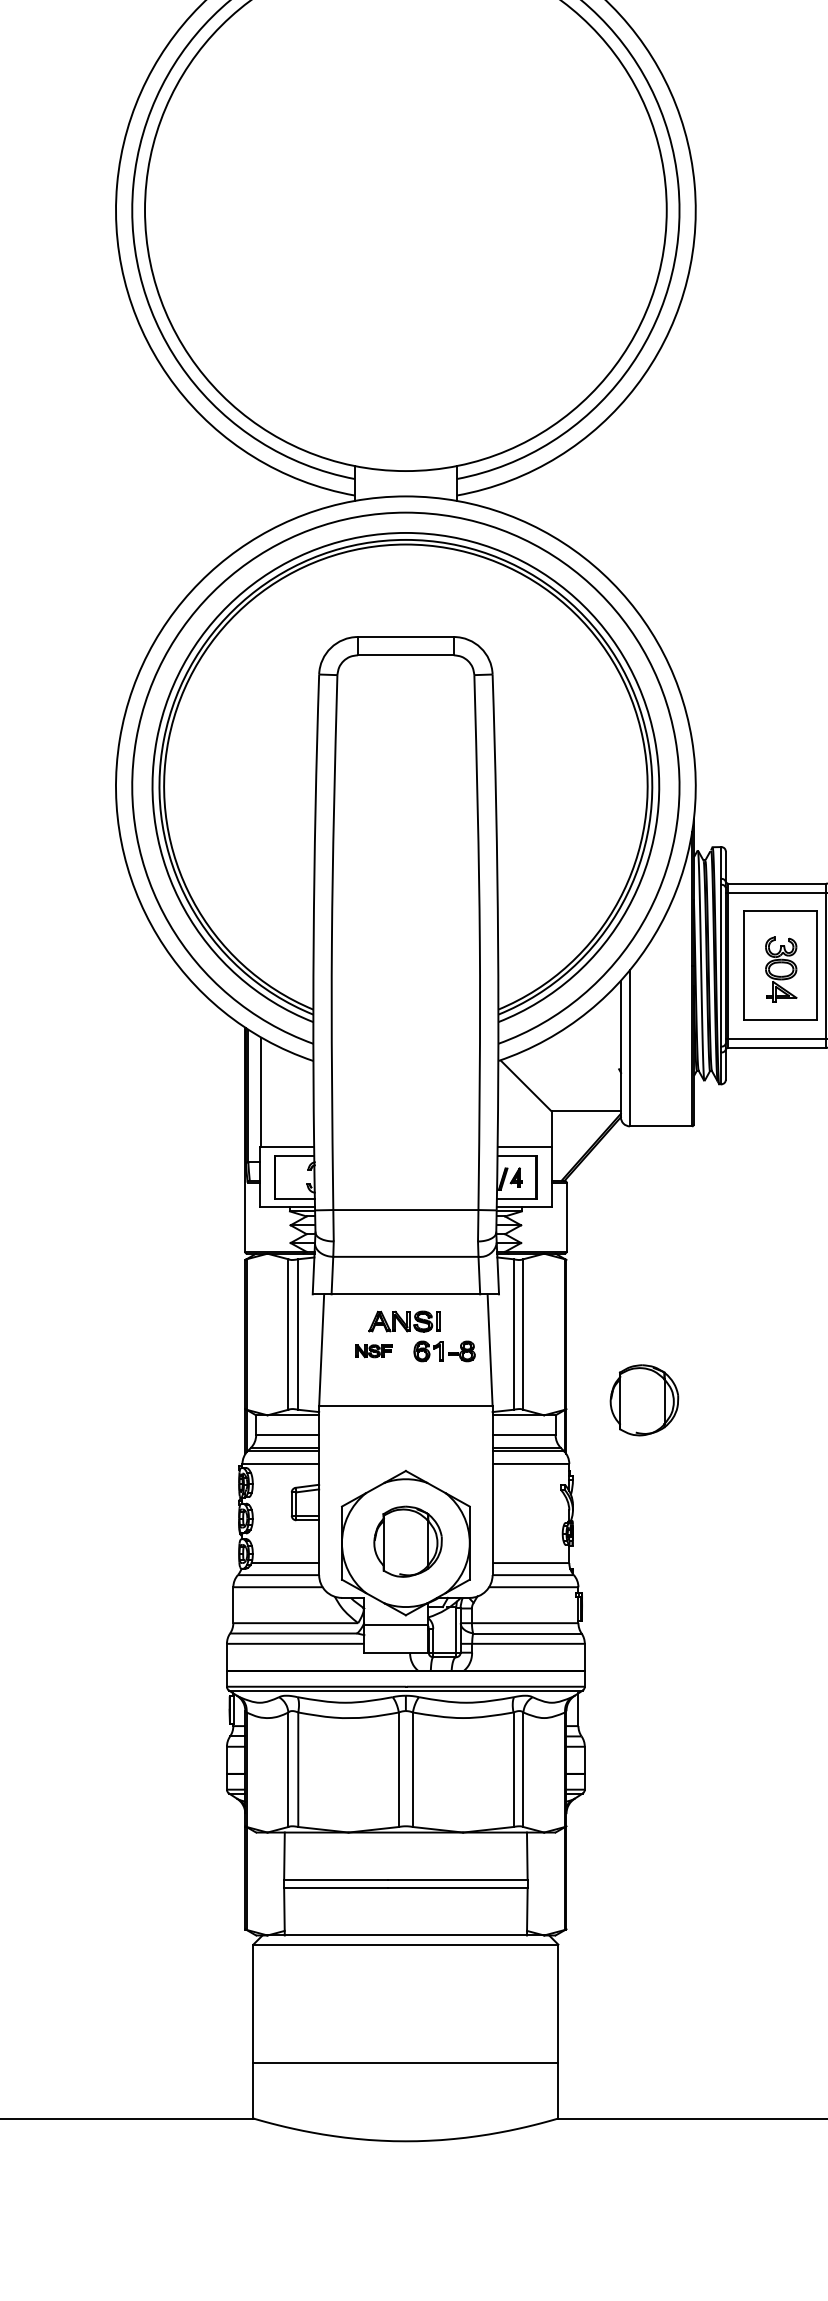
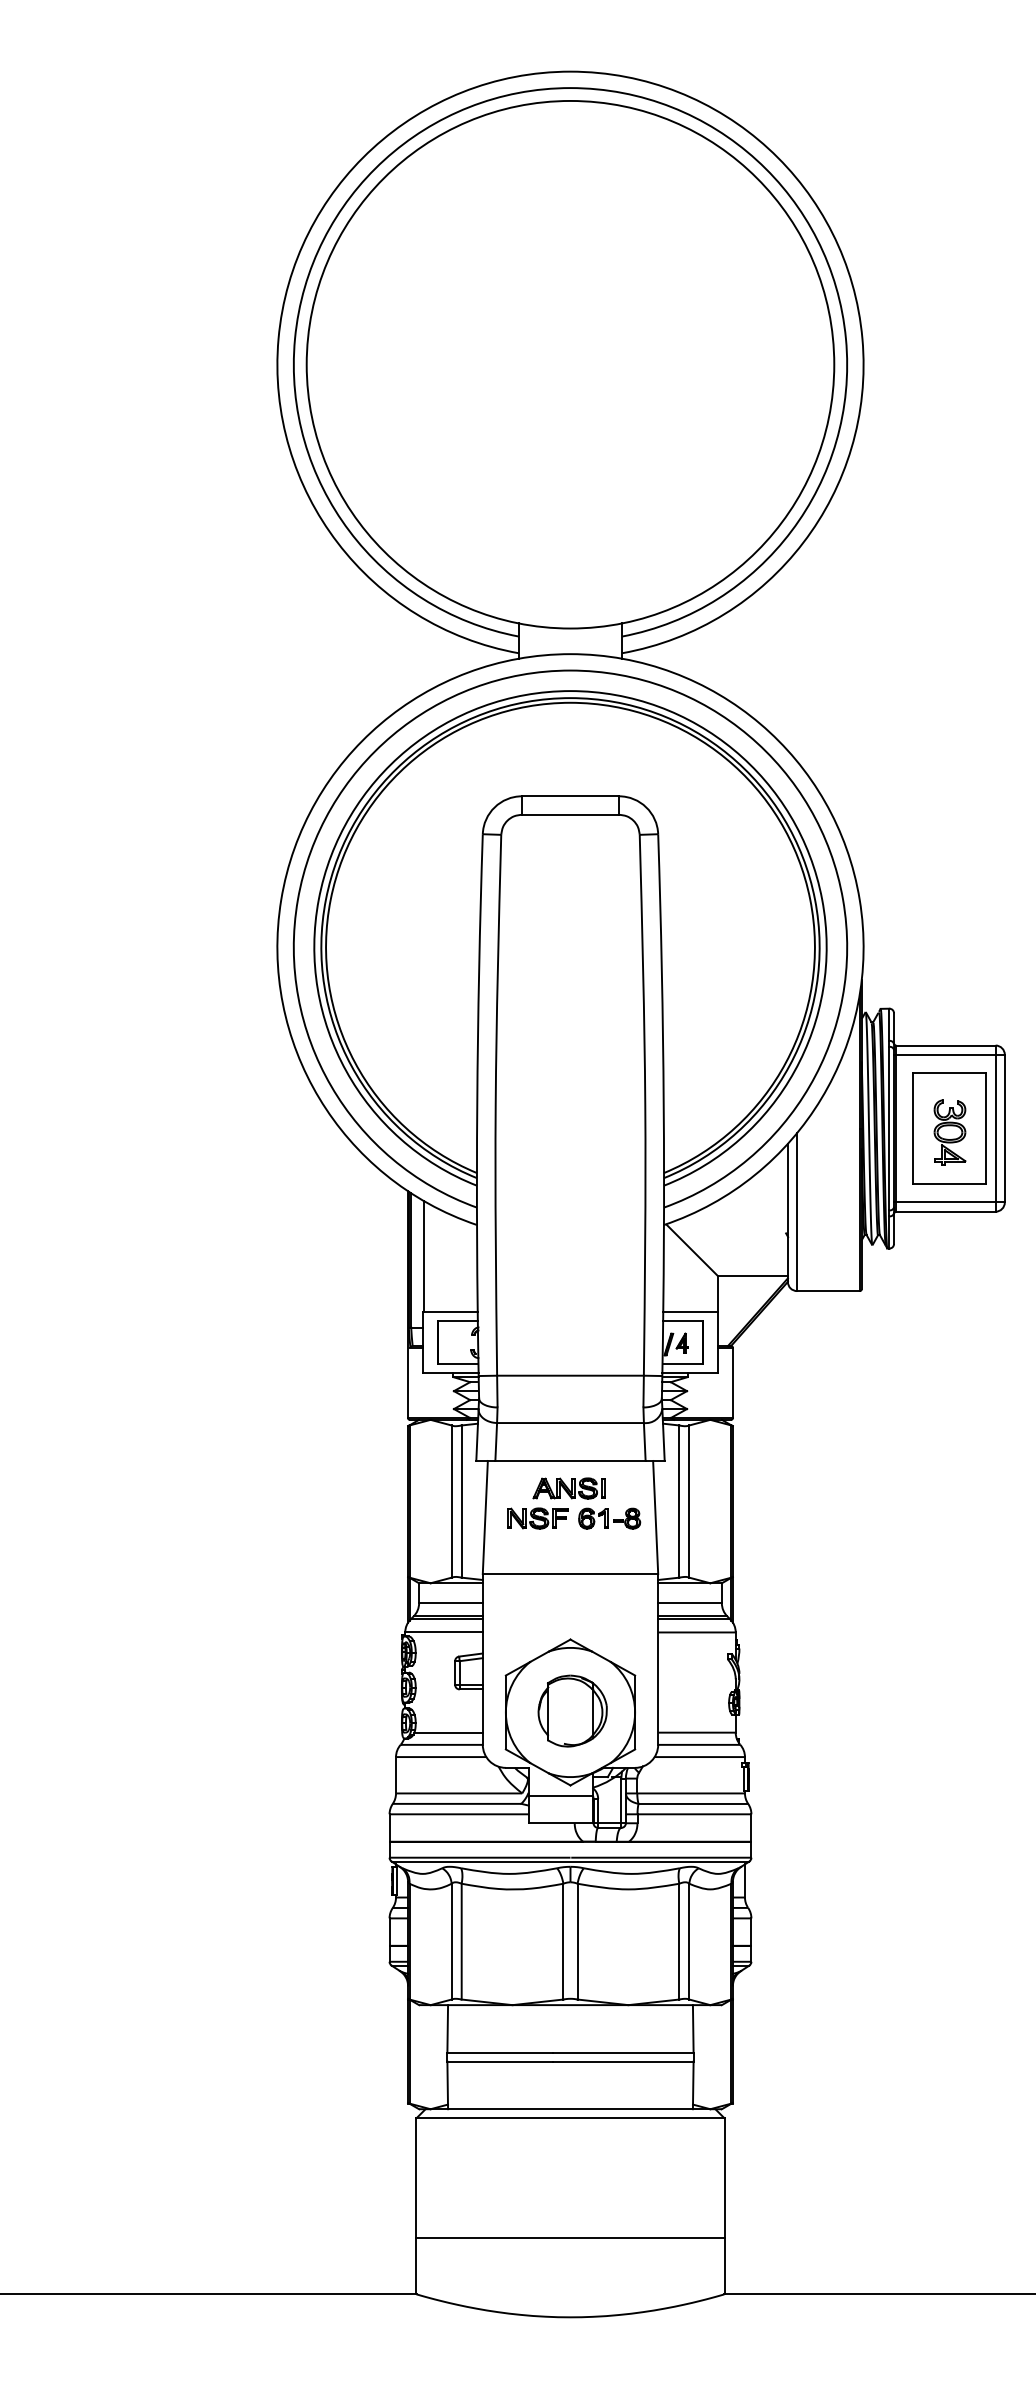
part: (373, 1351) -> (537, 1518), size x1.67
part: (644, 1399) -> (811, 1567), removed

